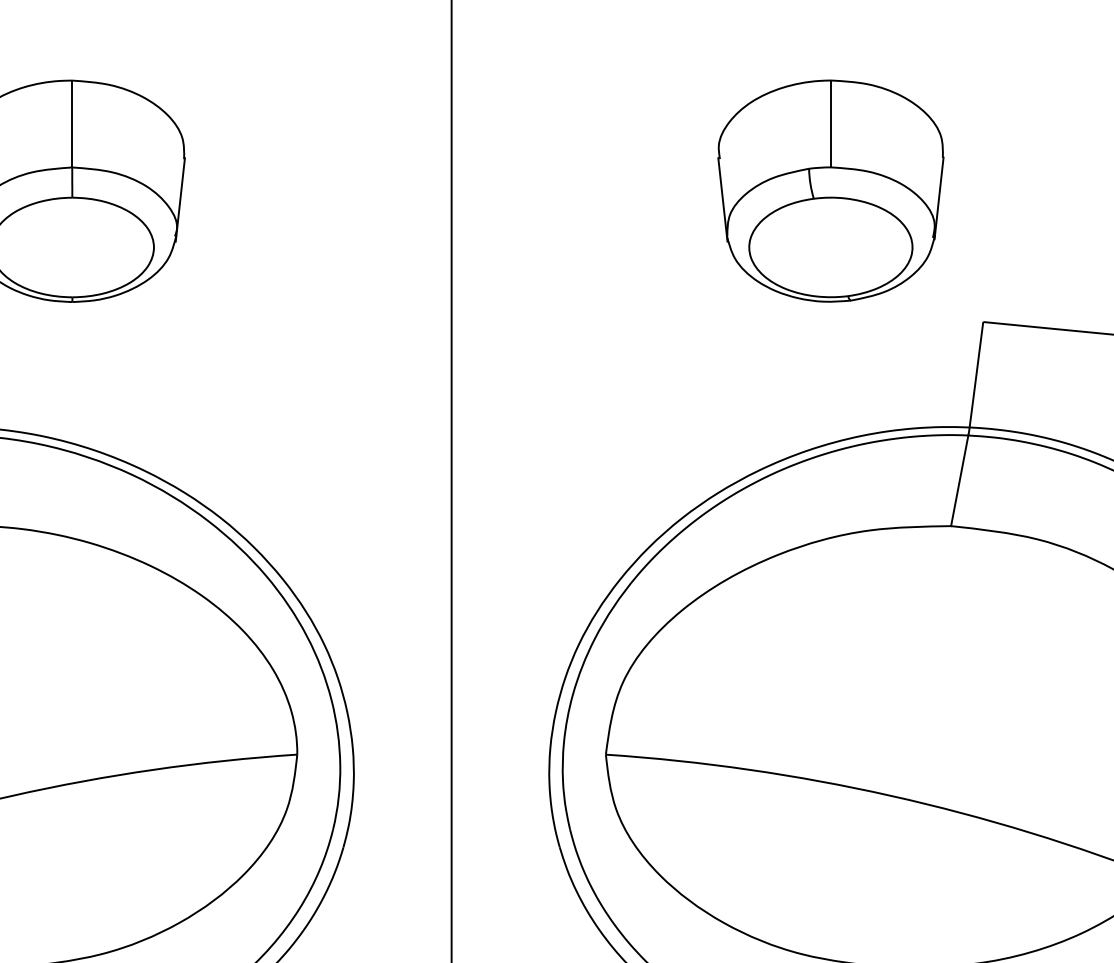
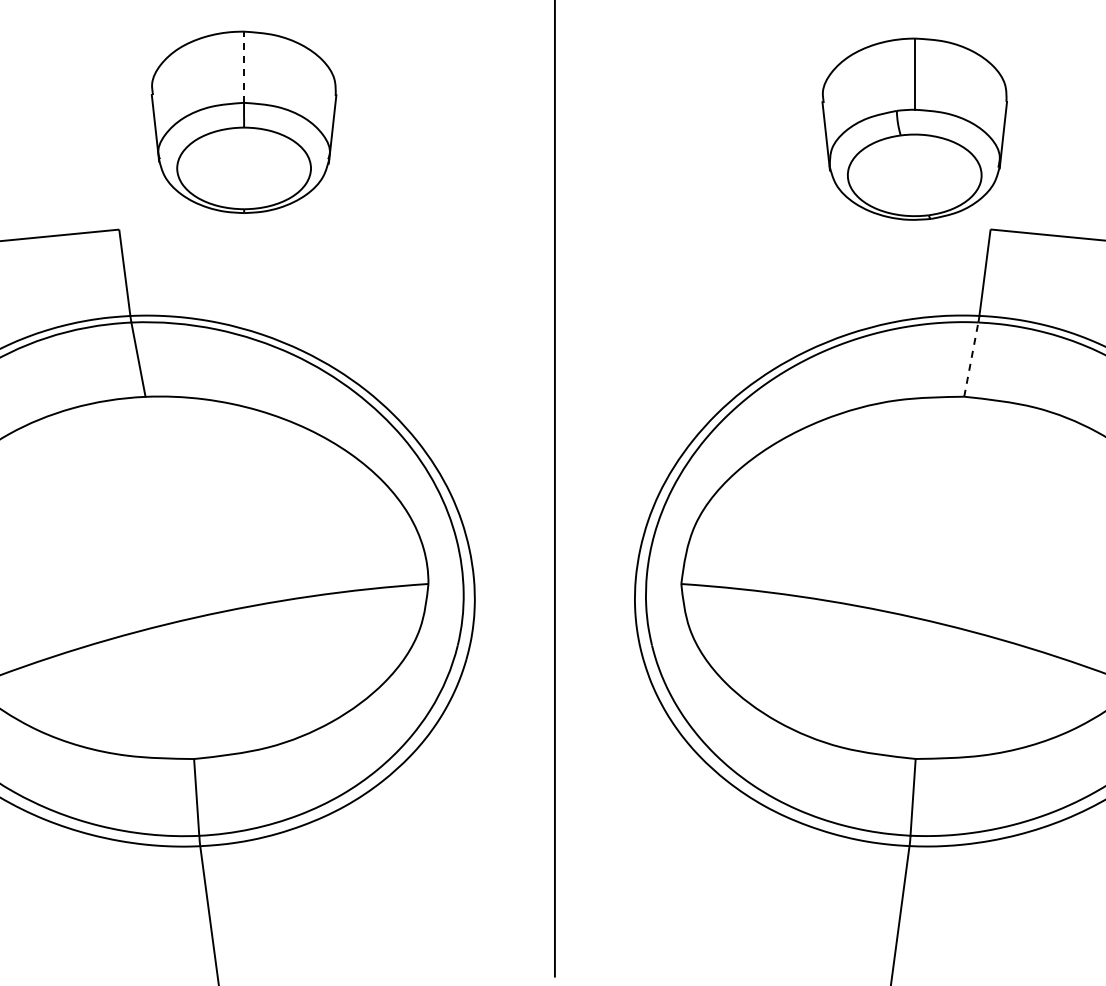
line: (72, 124) -> (244, 67), solid -> dashed
part: (830, 190) -> (914, 128), moved
line: (959, 479) -> (971, 358), solid -> dashed

